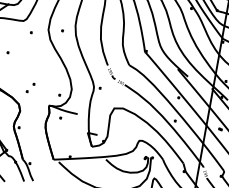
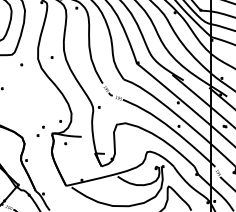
part: (30, 87) -> (40, 131), moved

